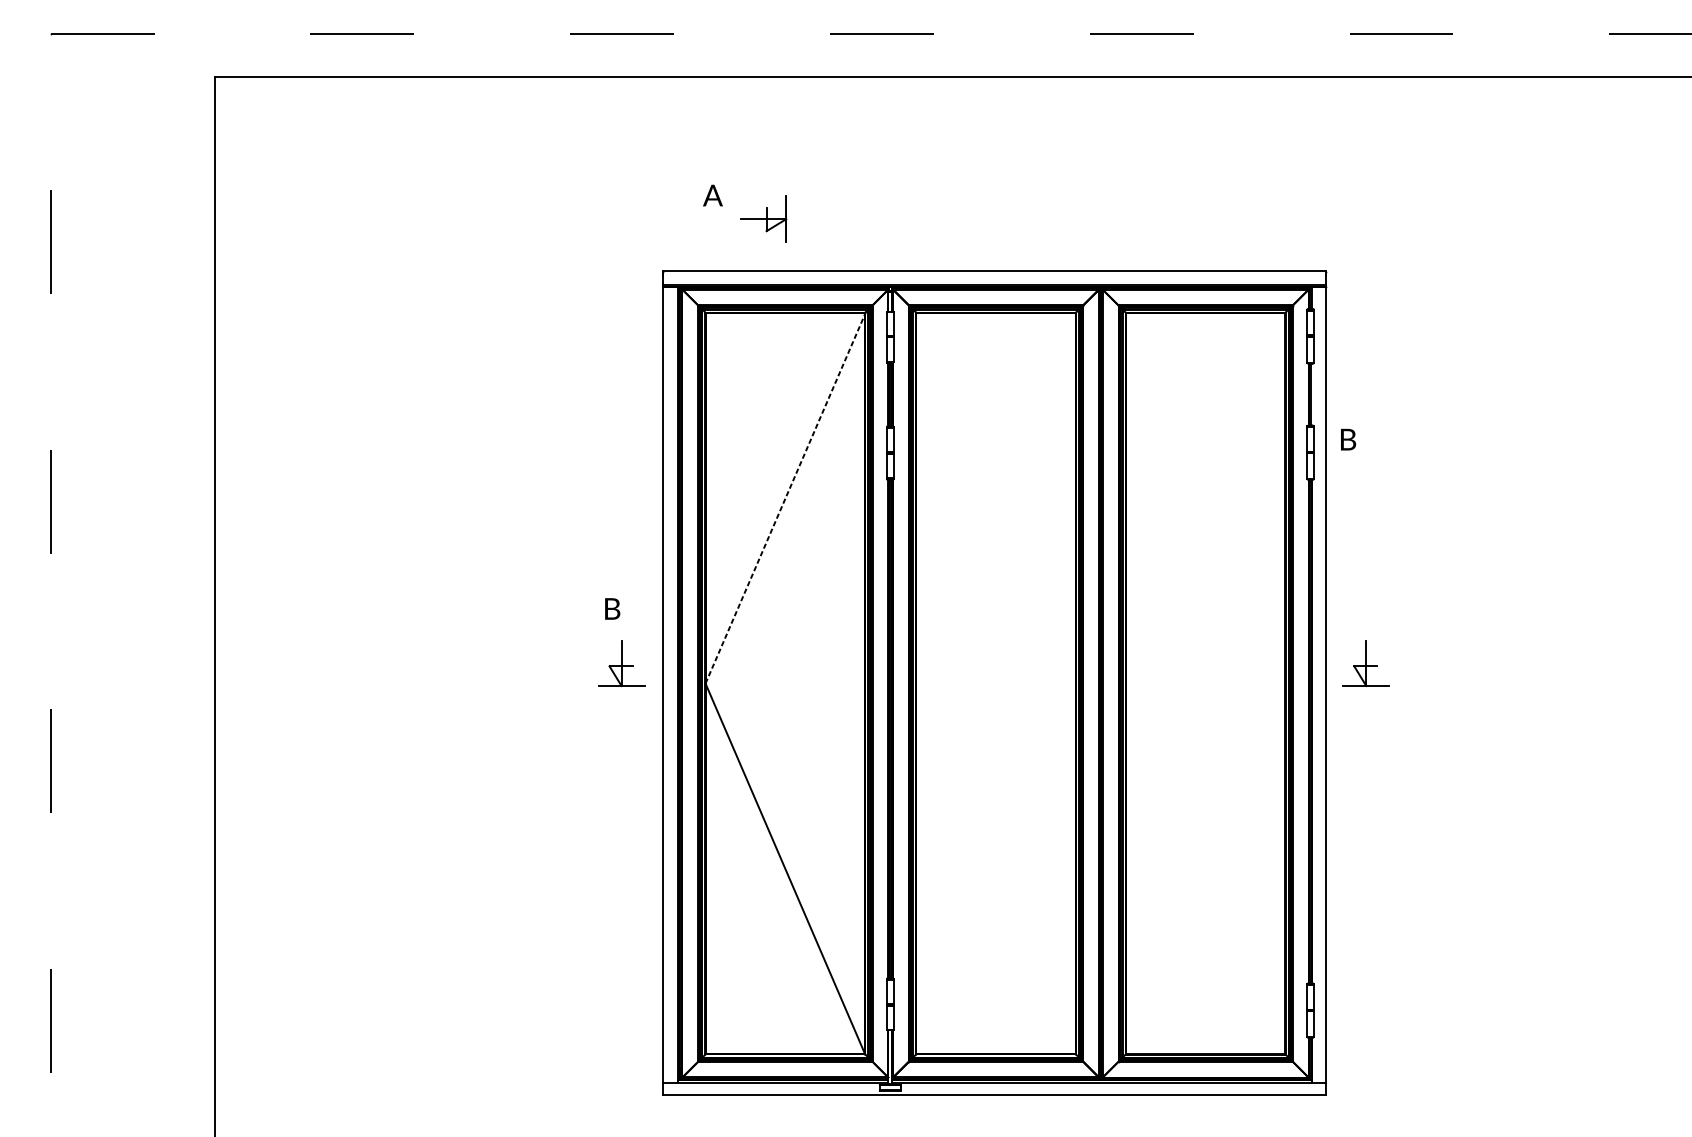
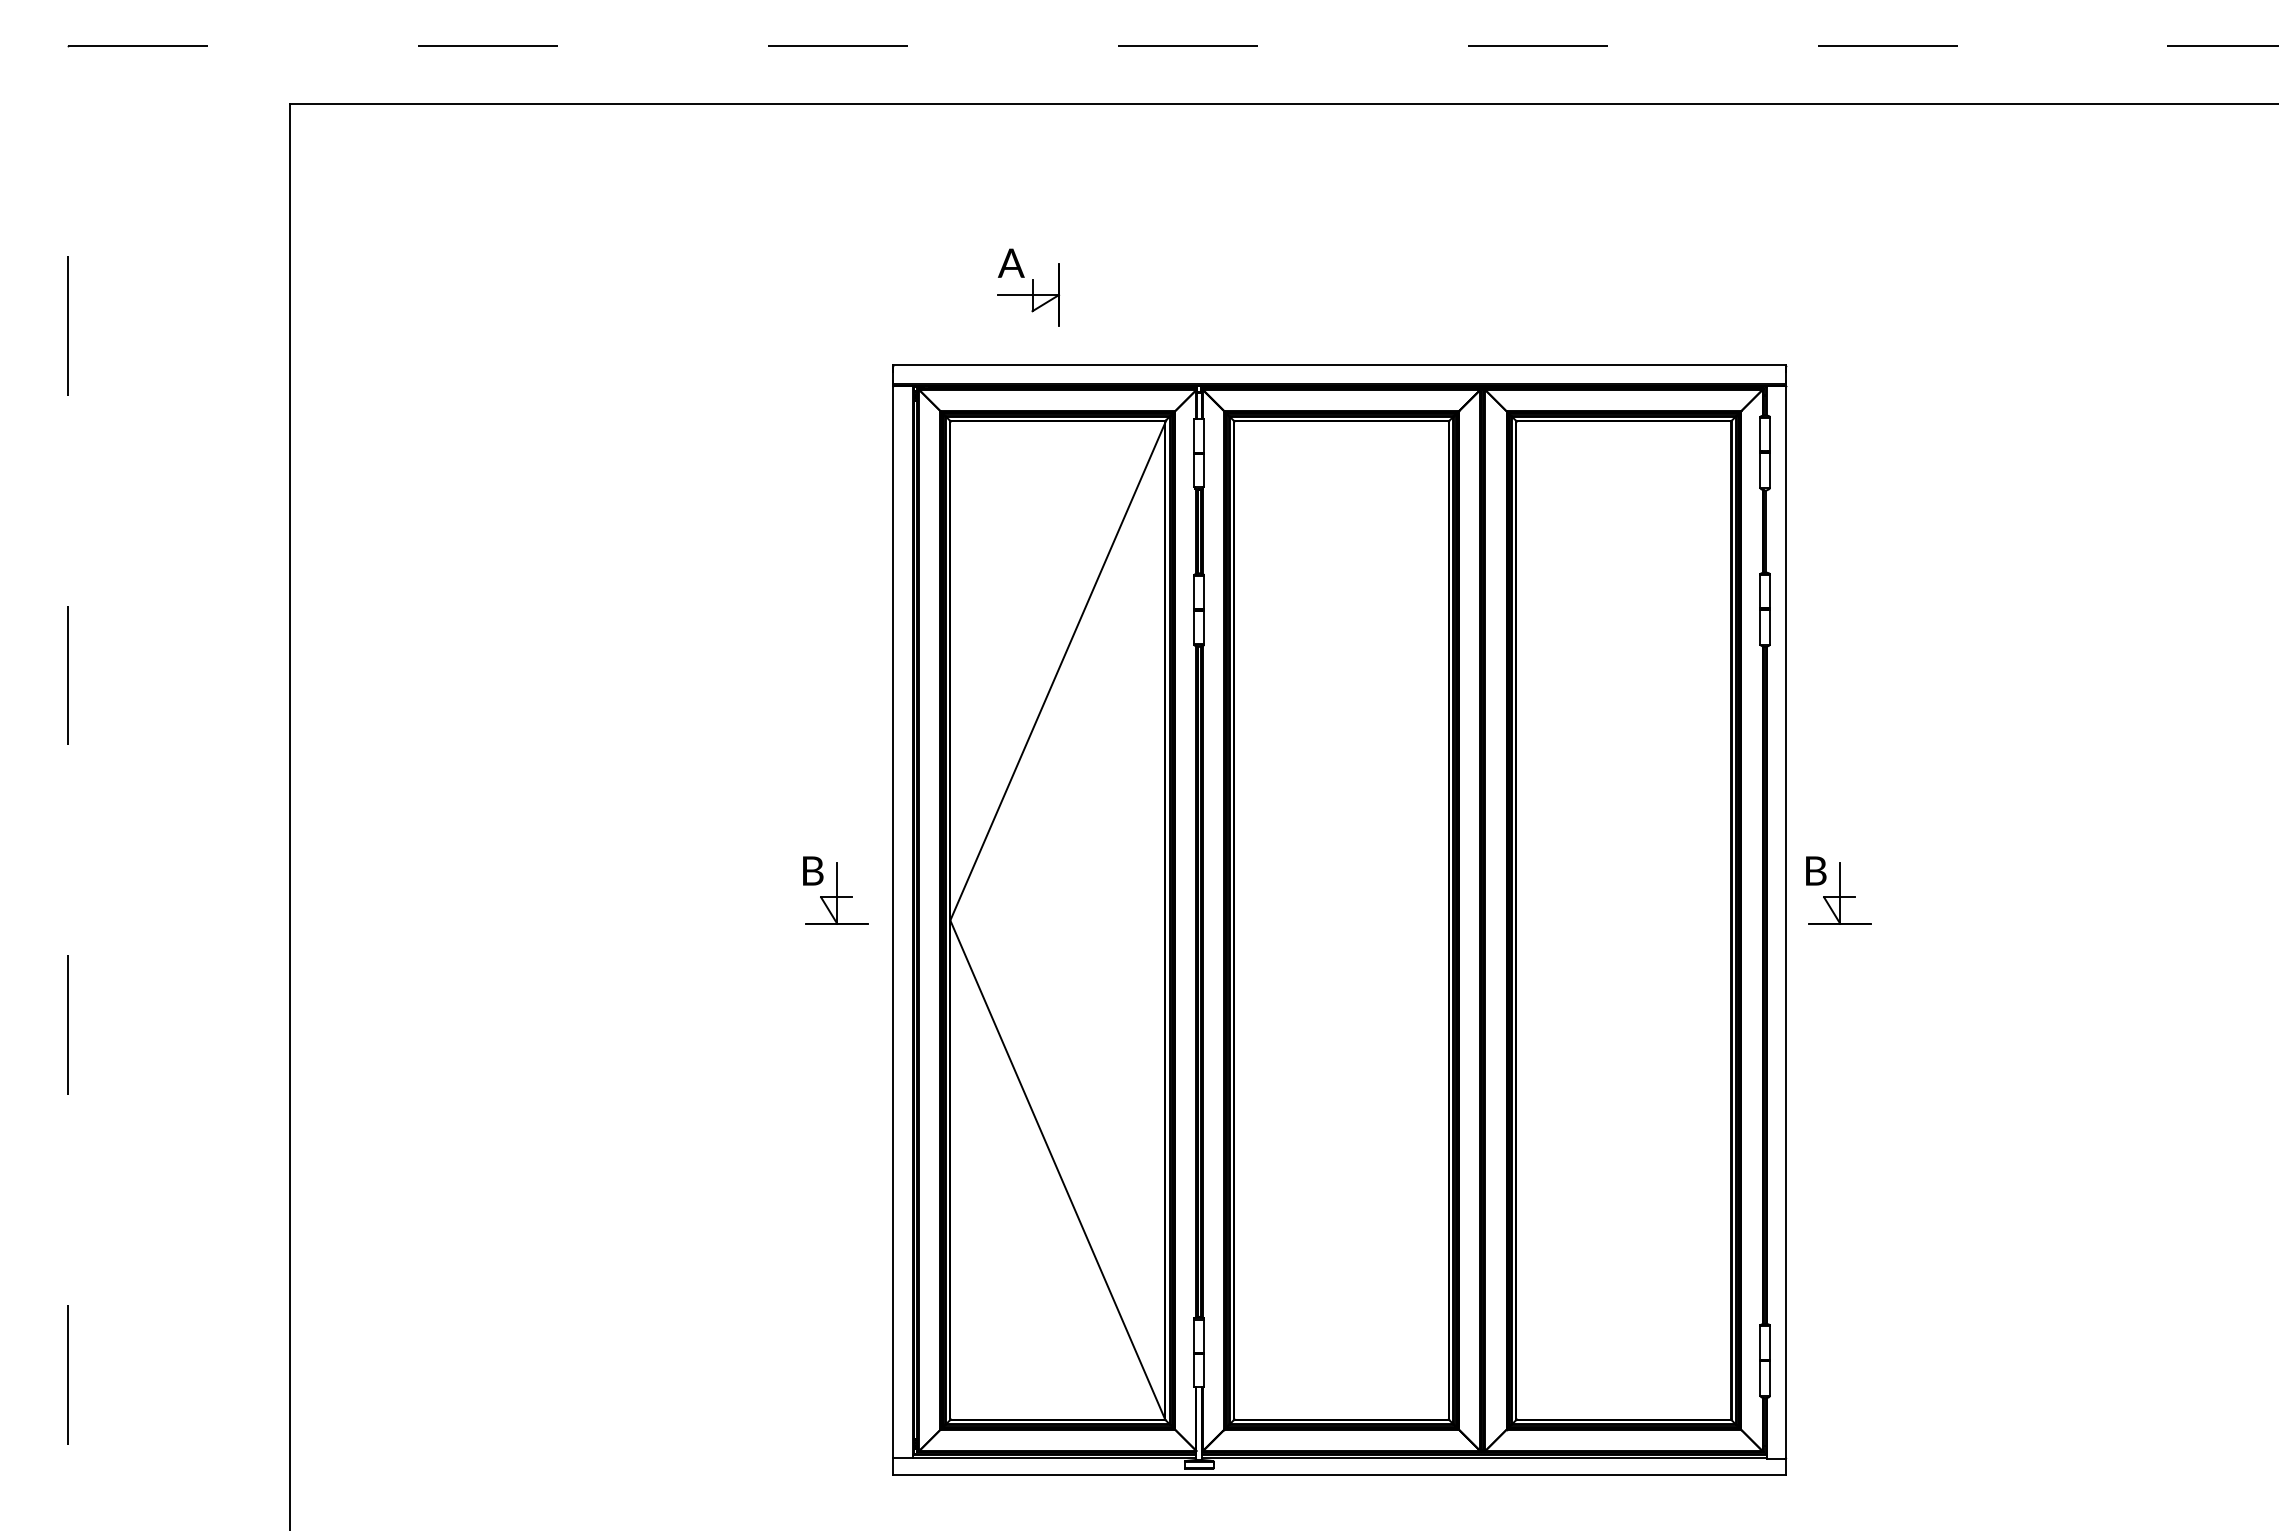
text: (713, 195) -> (1011, 262), moved
text: (1348, 439) -> (1816, 870), moved
line: (785, 497) -> (1058, 670), dashed -> solid
text: (612, 608) -> (813, 870), moved

